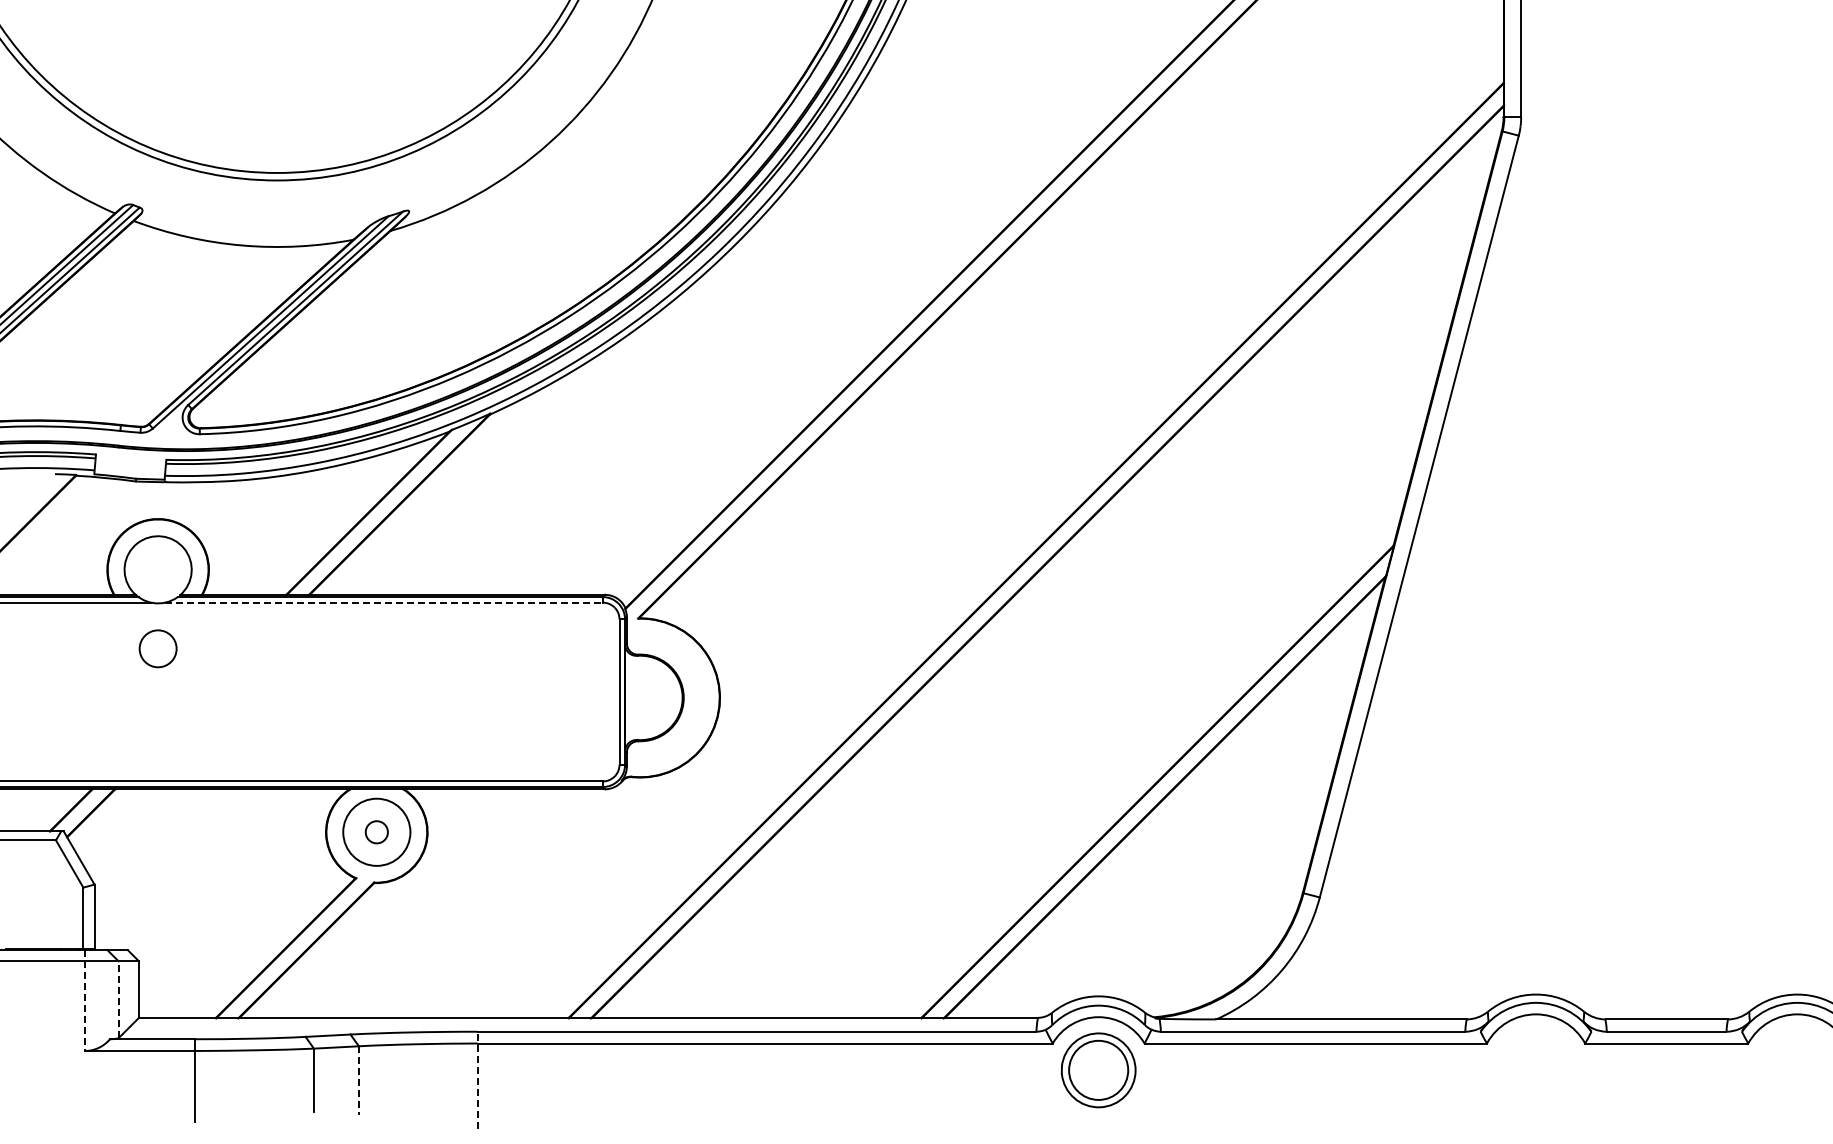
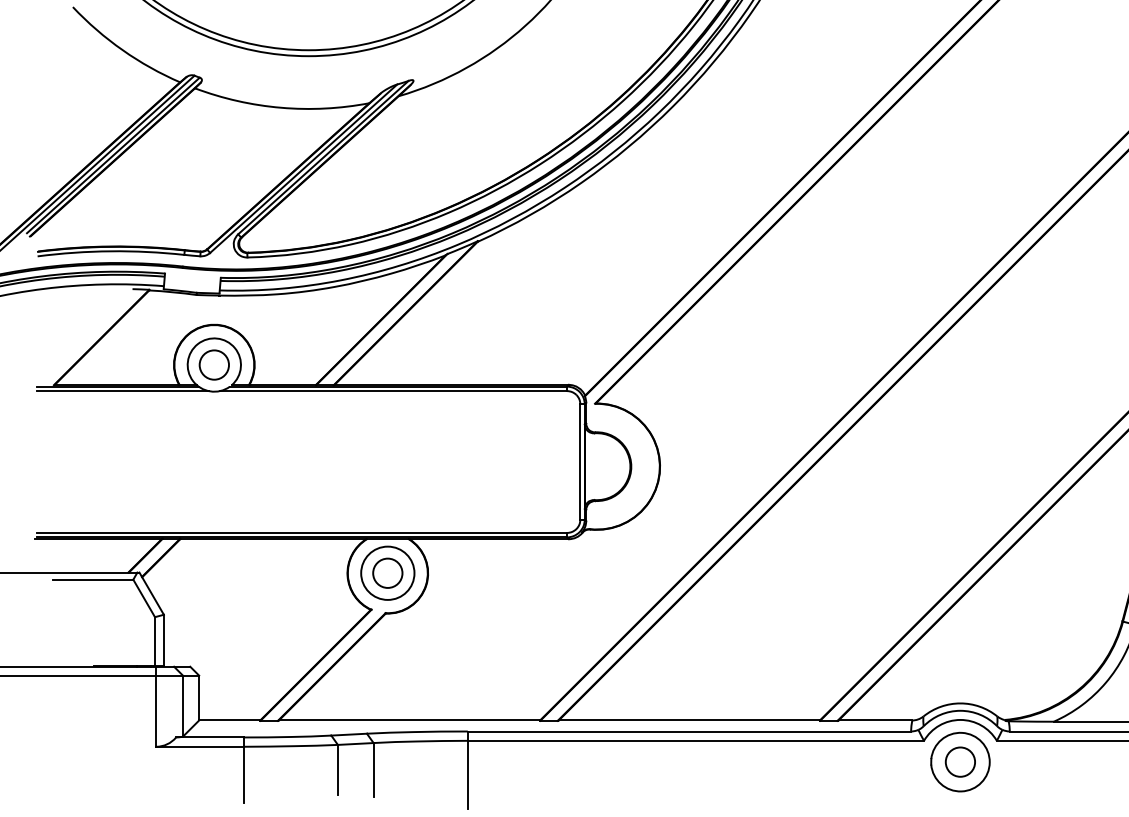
line: (384, 602) -> (393, 390), dashed -> solid
circle: (157, 648) -> (213, 364), moved
circle: (376, 831) -> (387, 572), size x1.67
line: (118, 999) -> (182, 705), dashed -> solid
line: (85, 1001) -> (156, 707), dashed -> solid
circle: (1098, 1069) -> (960, 761), size x0.62
line: (358, 1080) -> (373, 770), dashed -> solid
line: (477, 1080) -> (467, 770), dashed -> solid

